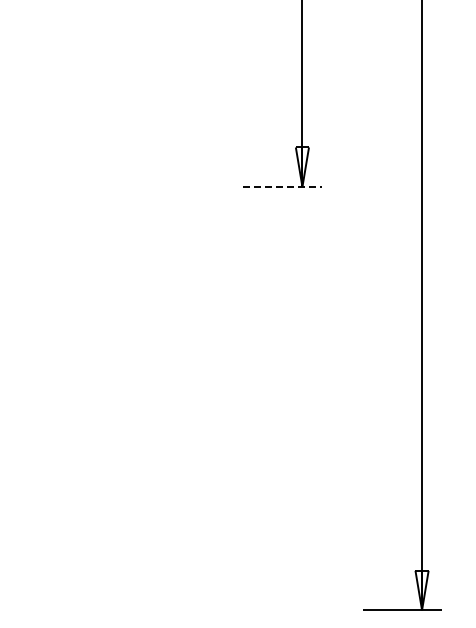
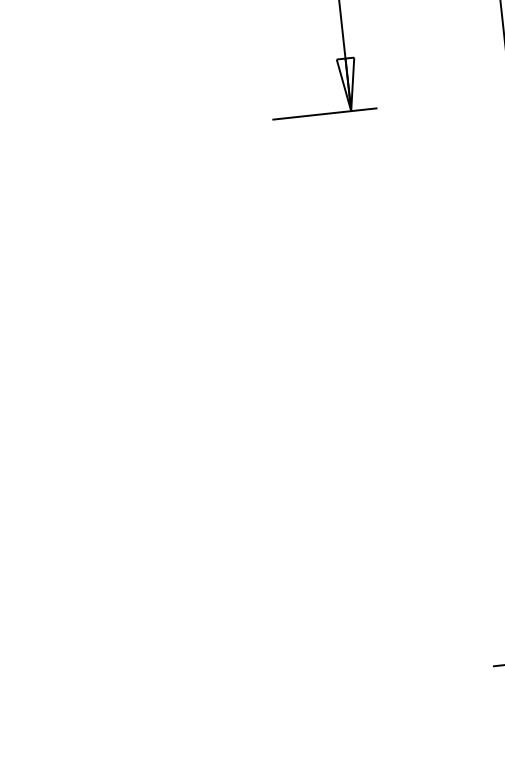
line: (283, 186) -> (325, 113), dashed -> solid

